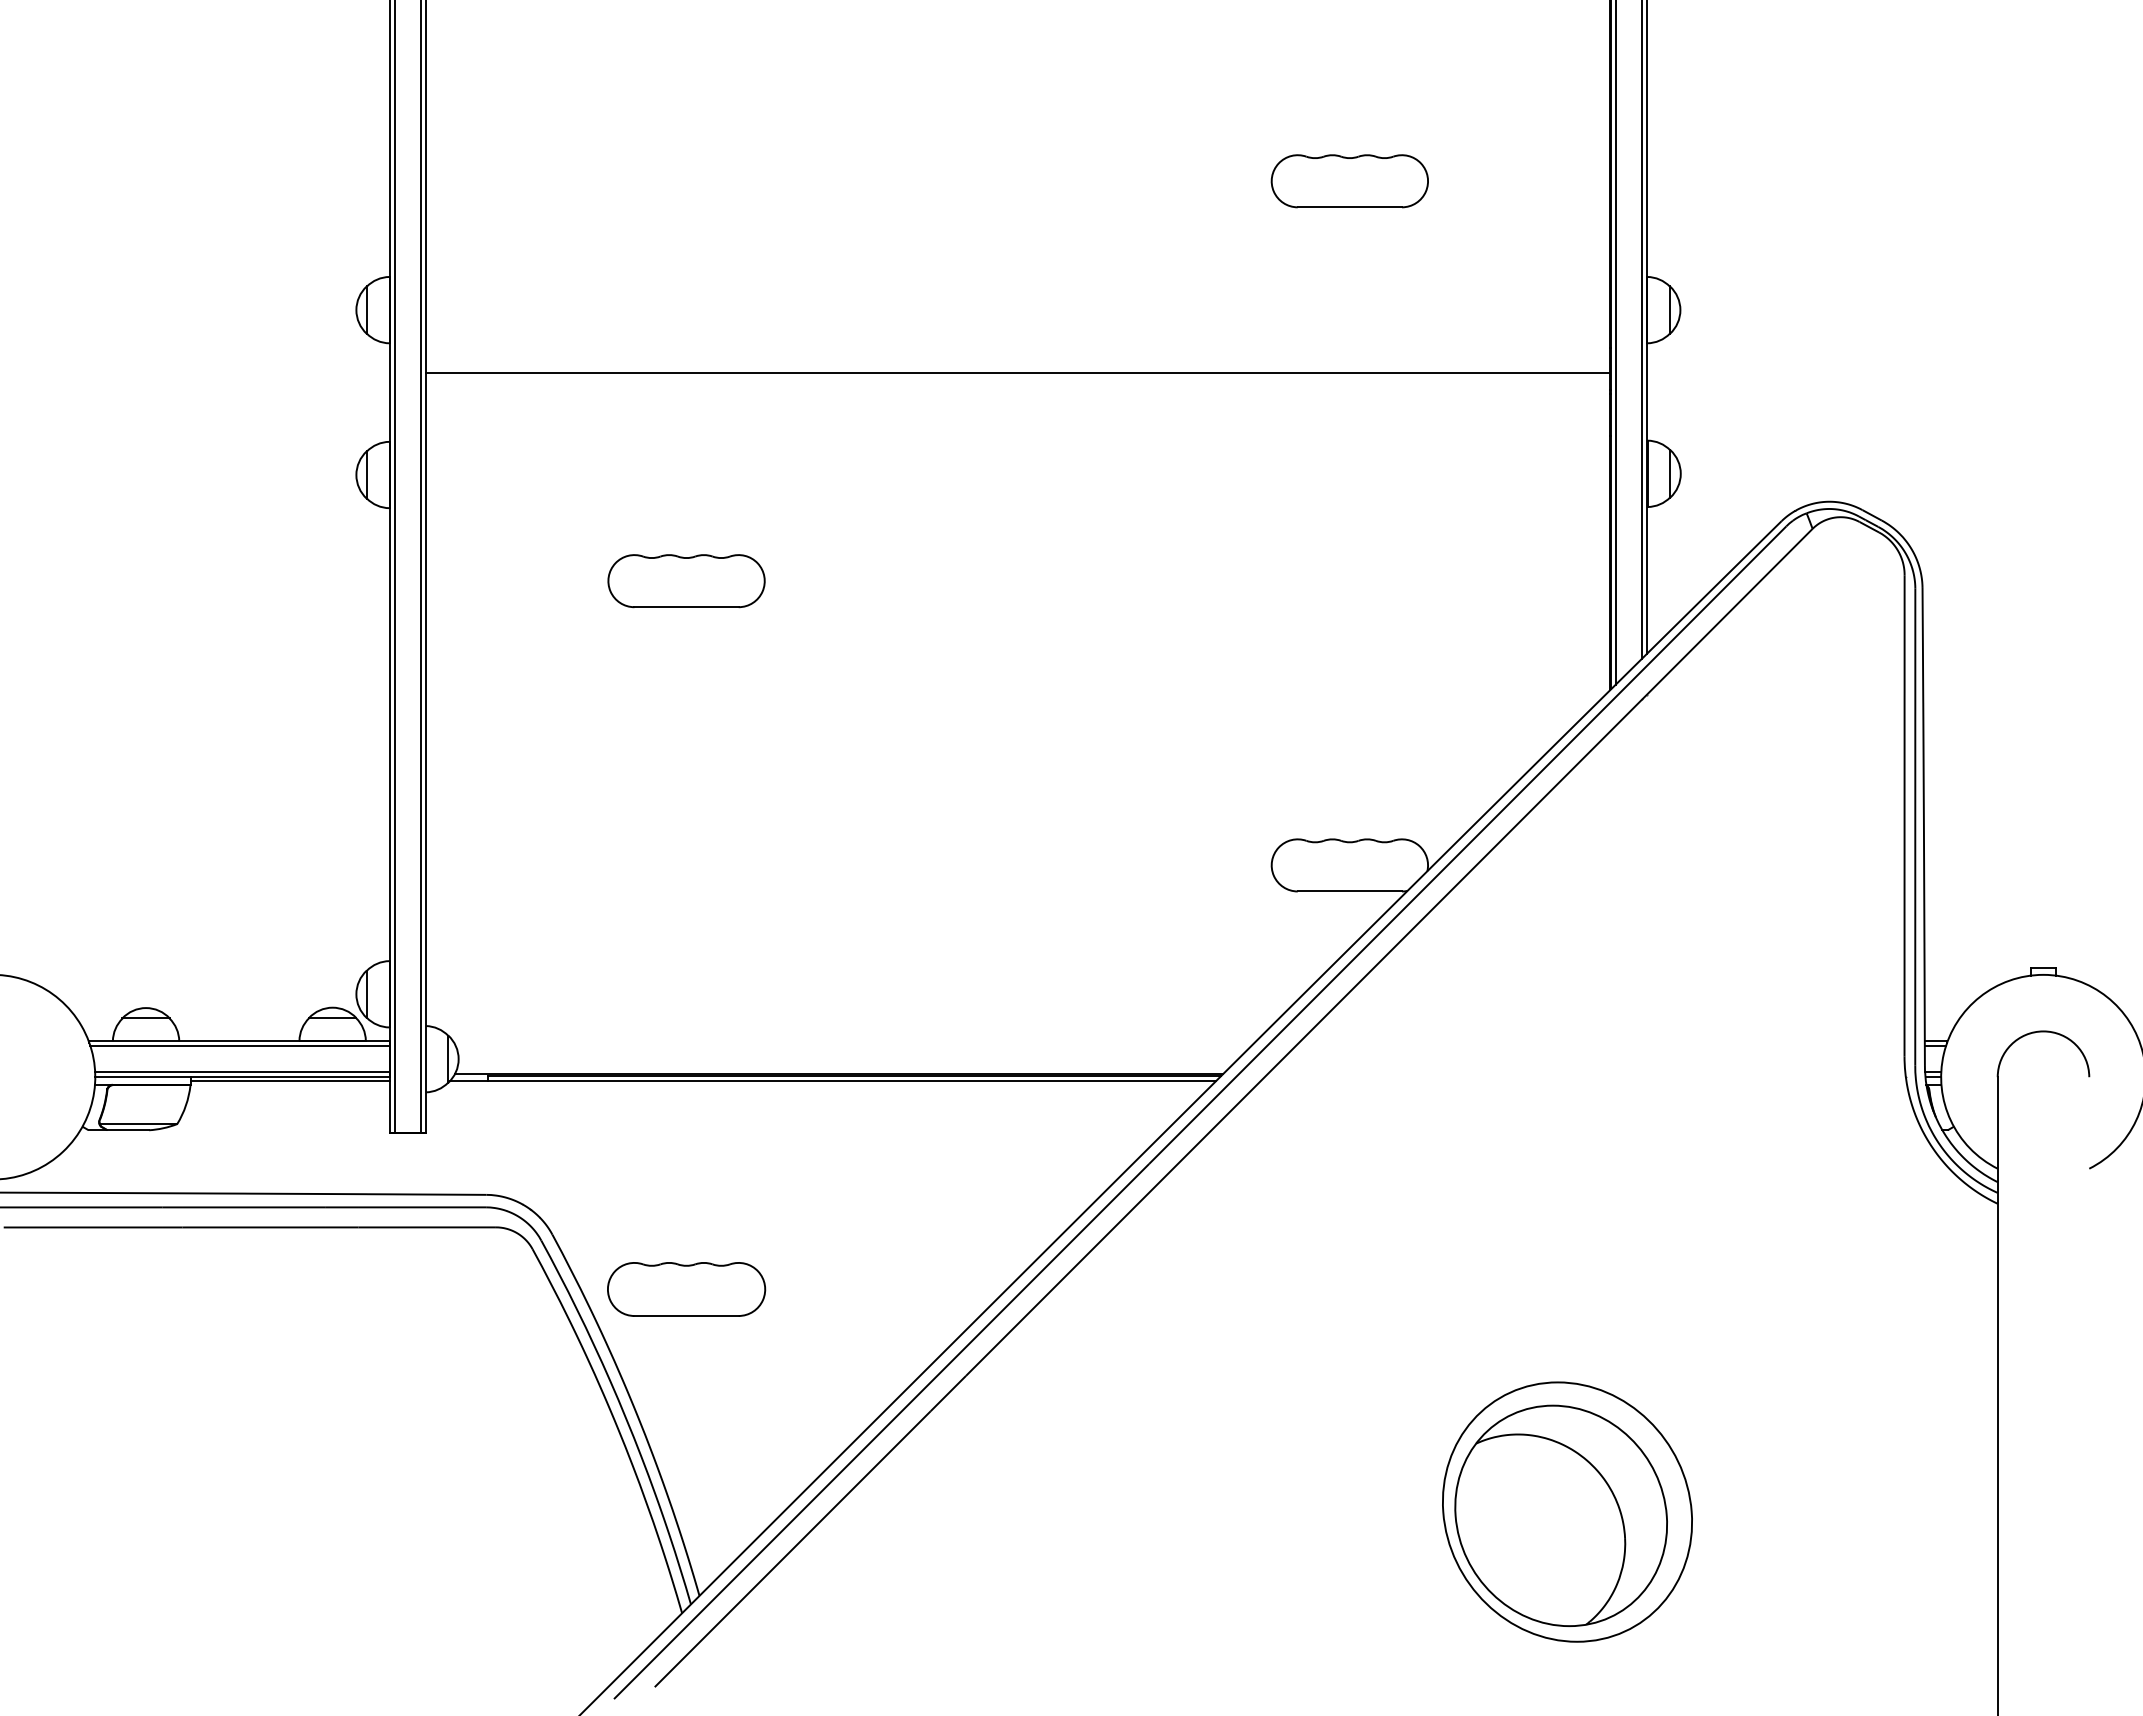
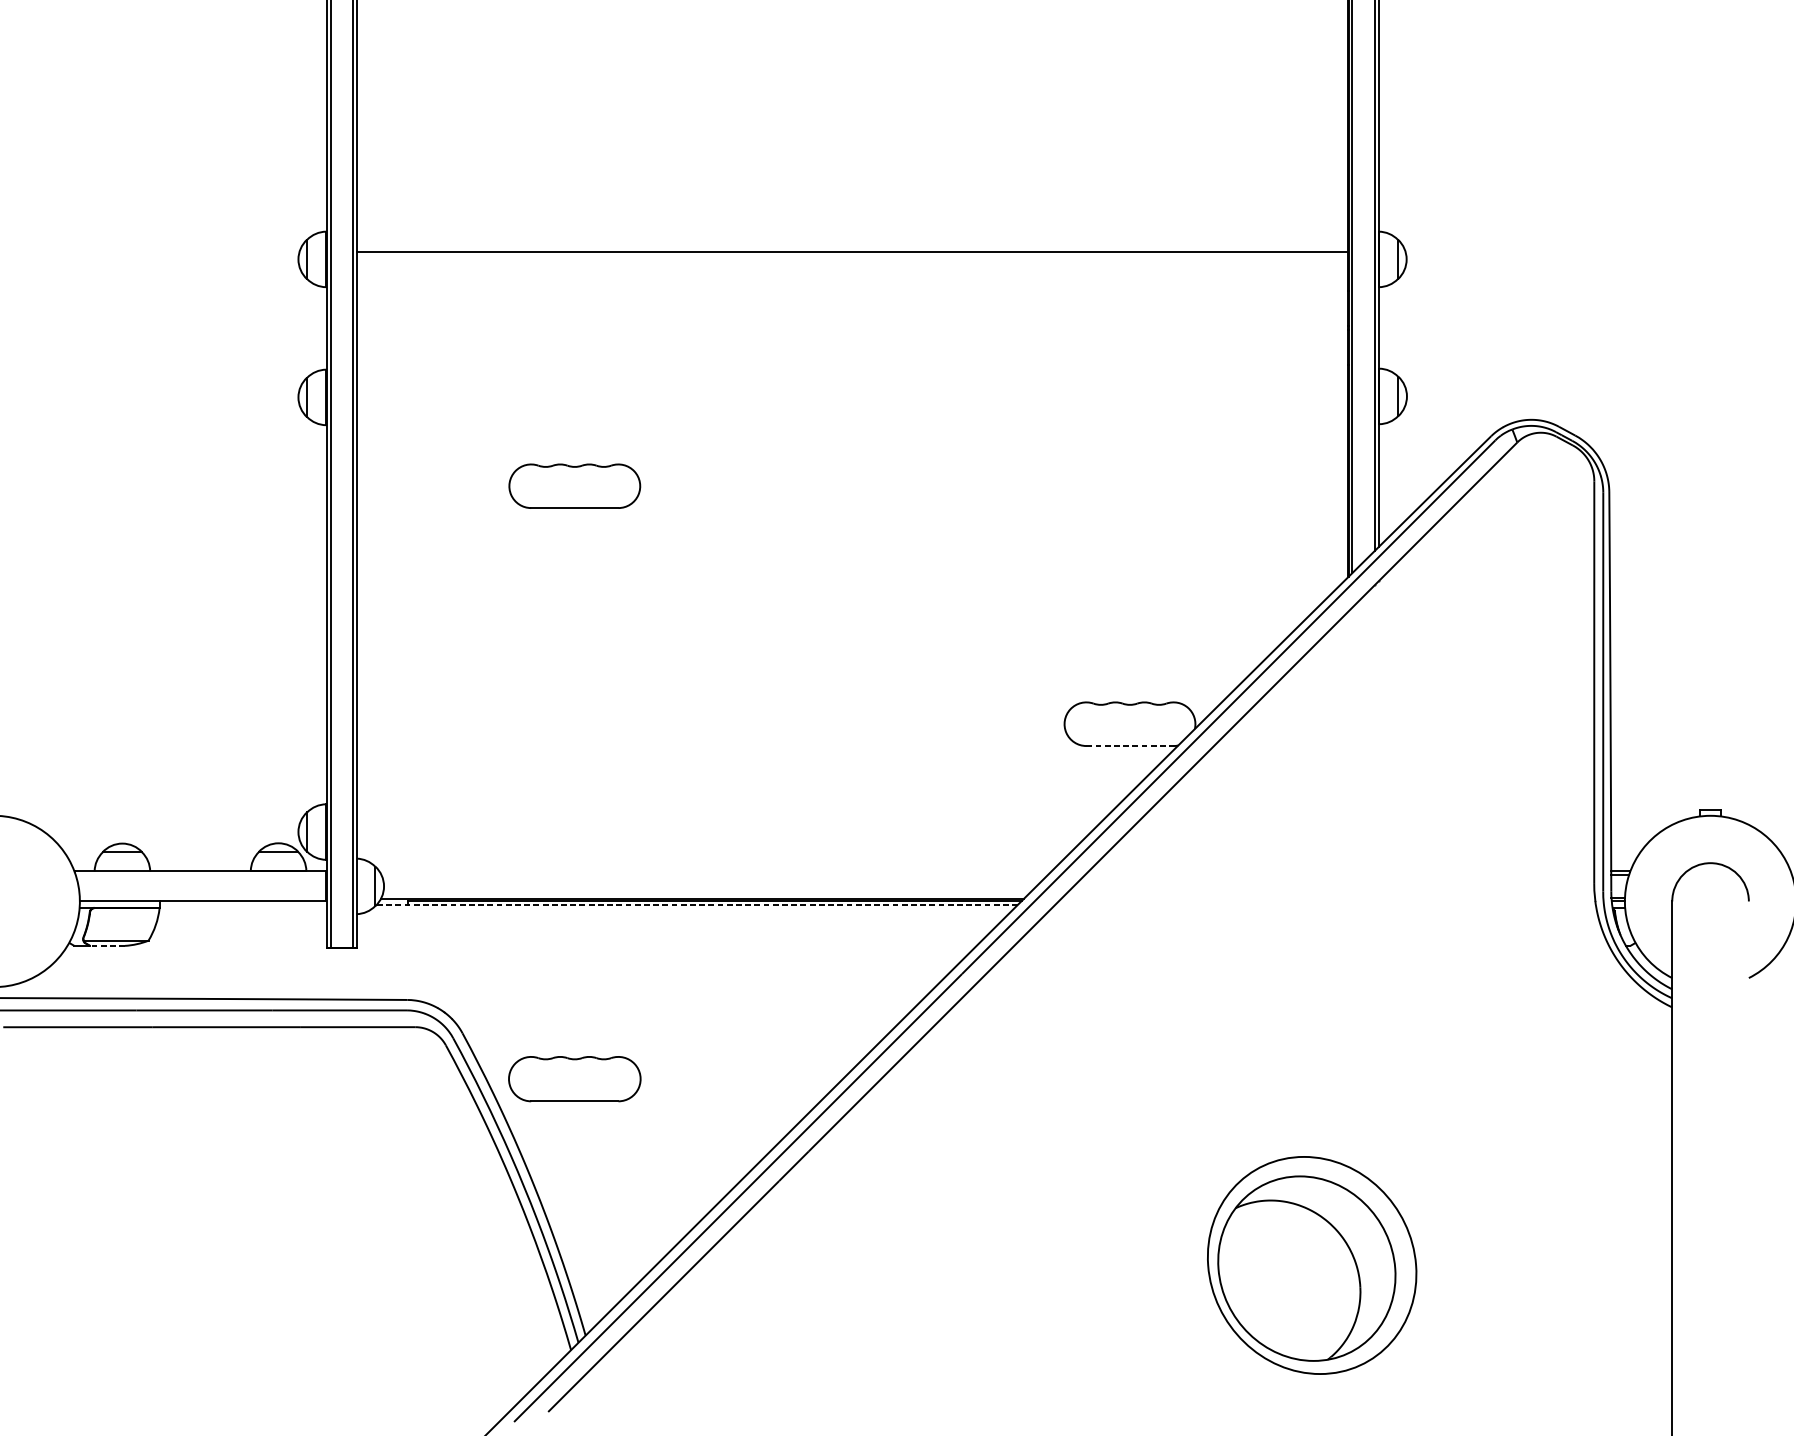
part: (1349, 181) -> (1129, 151), removed
line: (1018, 372) -> (852, 251), moved
line: (1350, 891) -> (1130, 746), solid -> dashed
line: (239, 1045) -> (200, 874), removed
line: (242, 1072) -> (203, 897), removed
line: (289, 1080) -> (242, 904), removed
line: (833, 1080) -> (697, 904), solid -> dashed
line: (128, 1130) -> (107, 946), solid -> dashed

